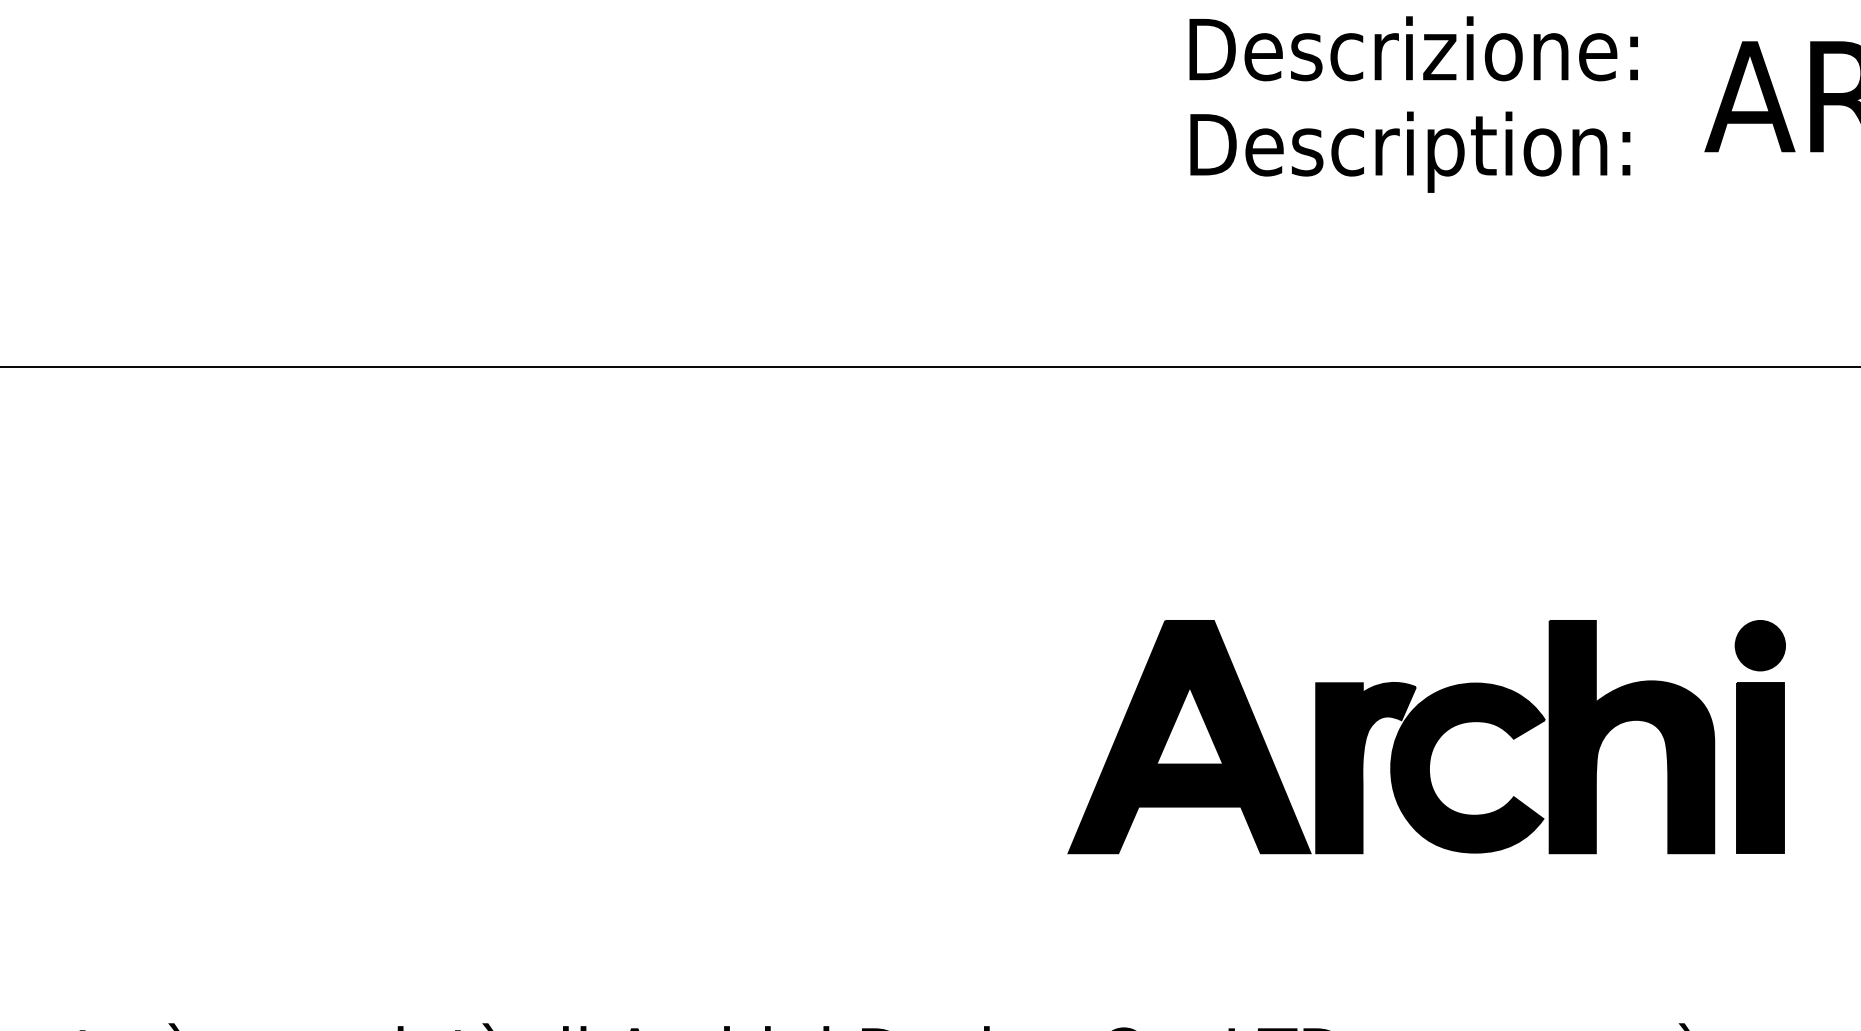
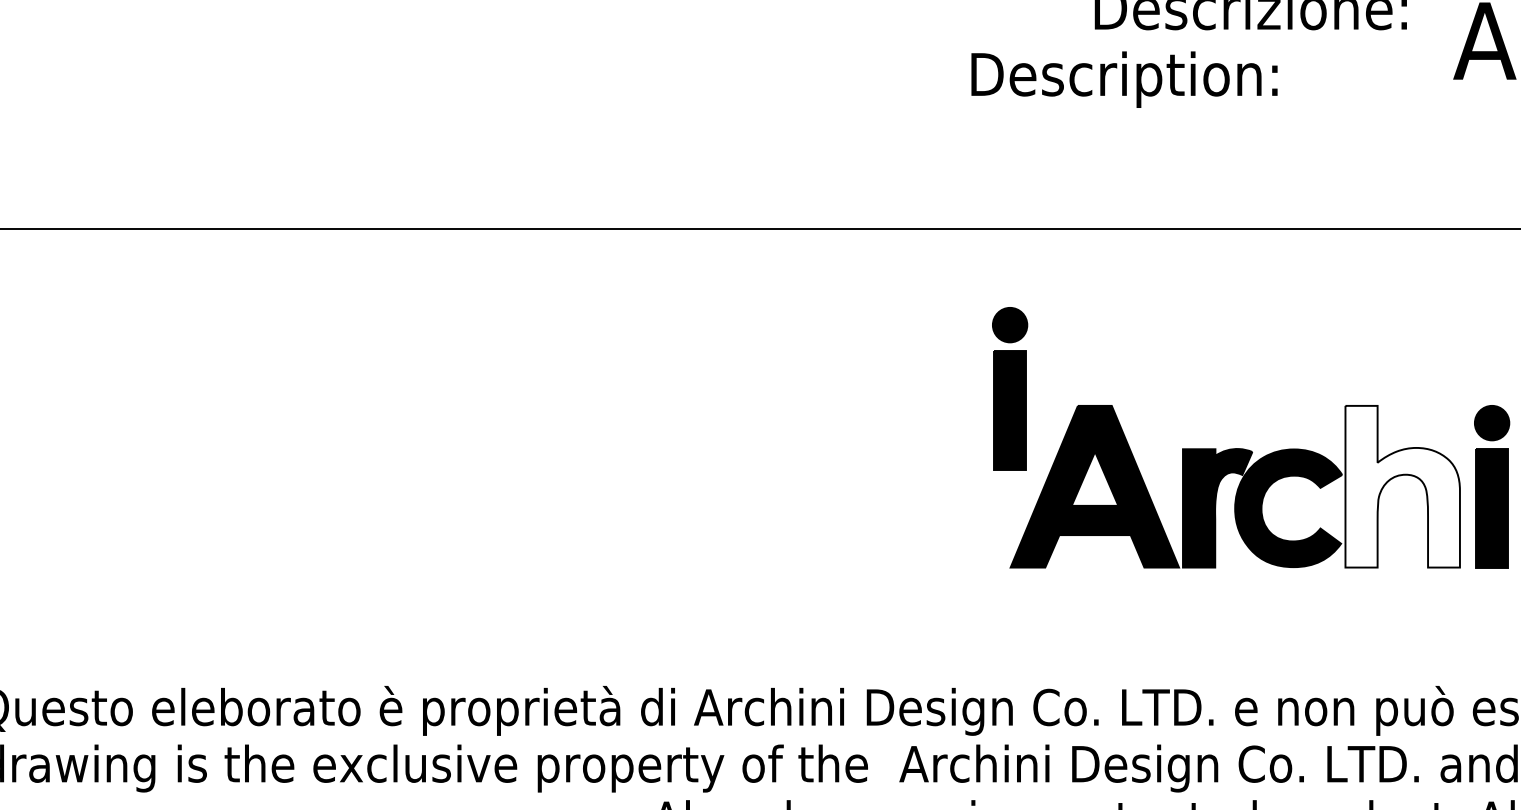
text: (1410, 151) -> (1124, 79), moved
part: (1068, 595) -> (1010, 388), added
fill: (1631, 736) -> (1402, 486), removed

